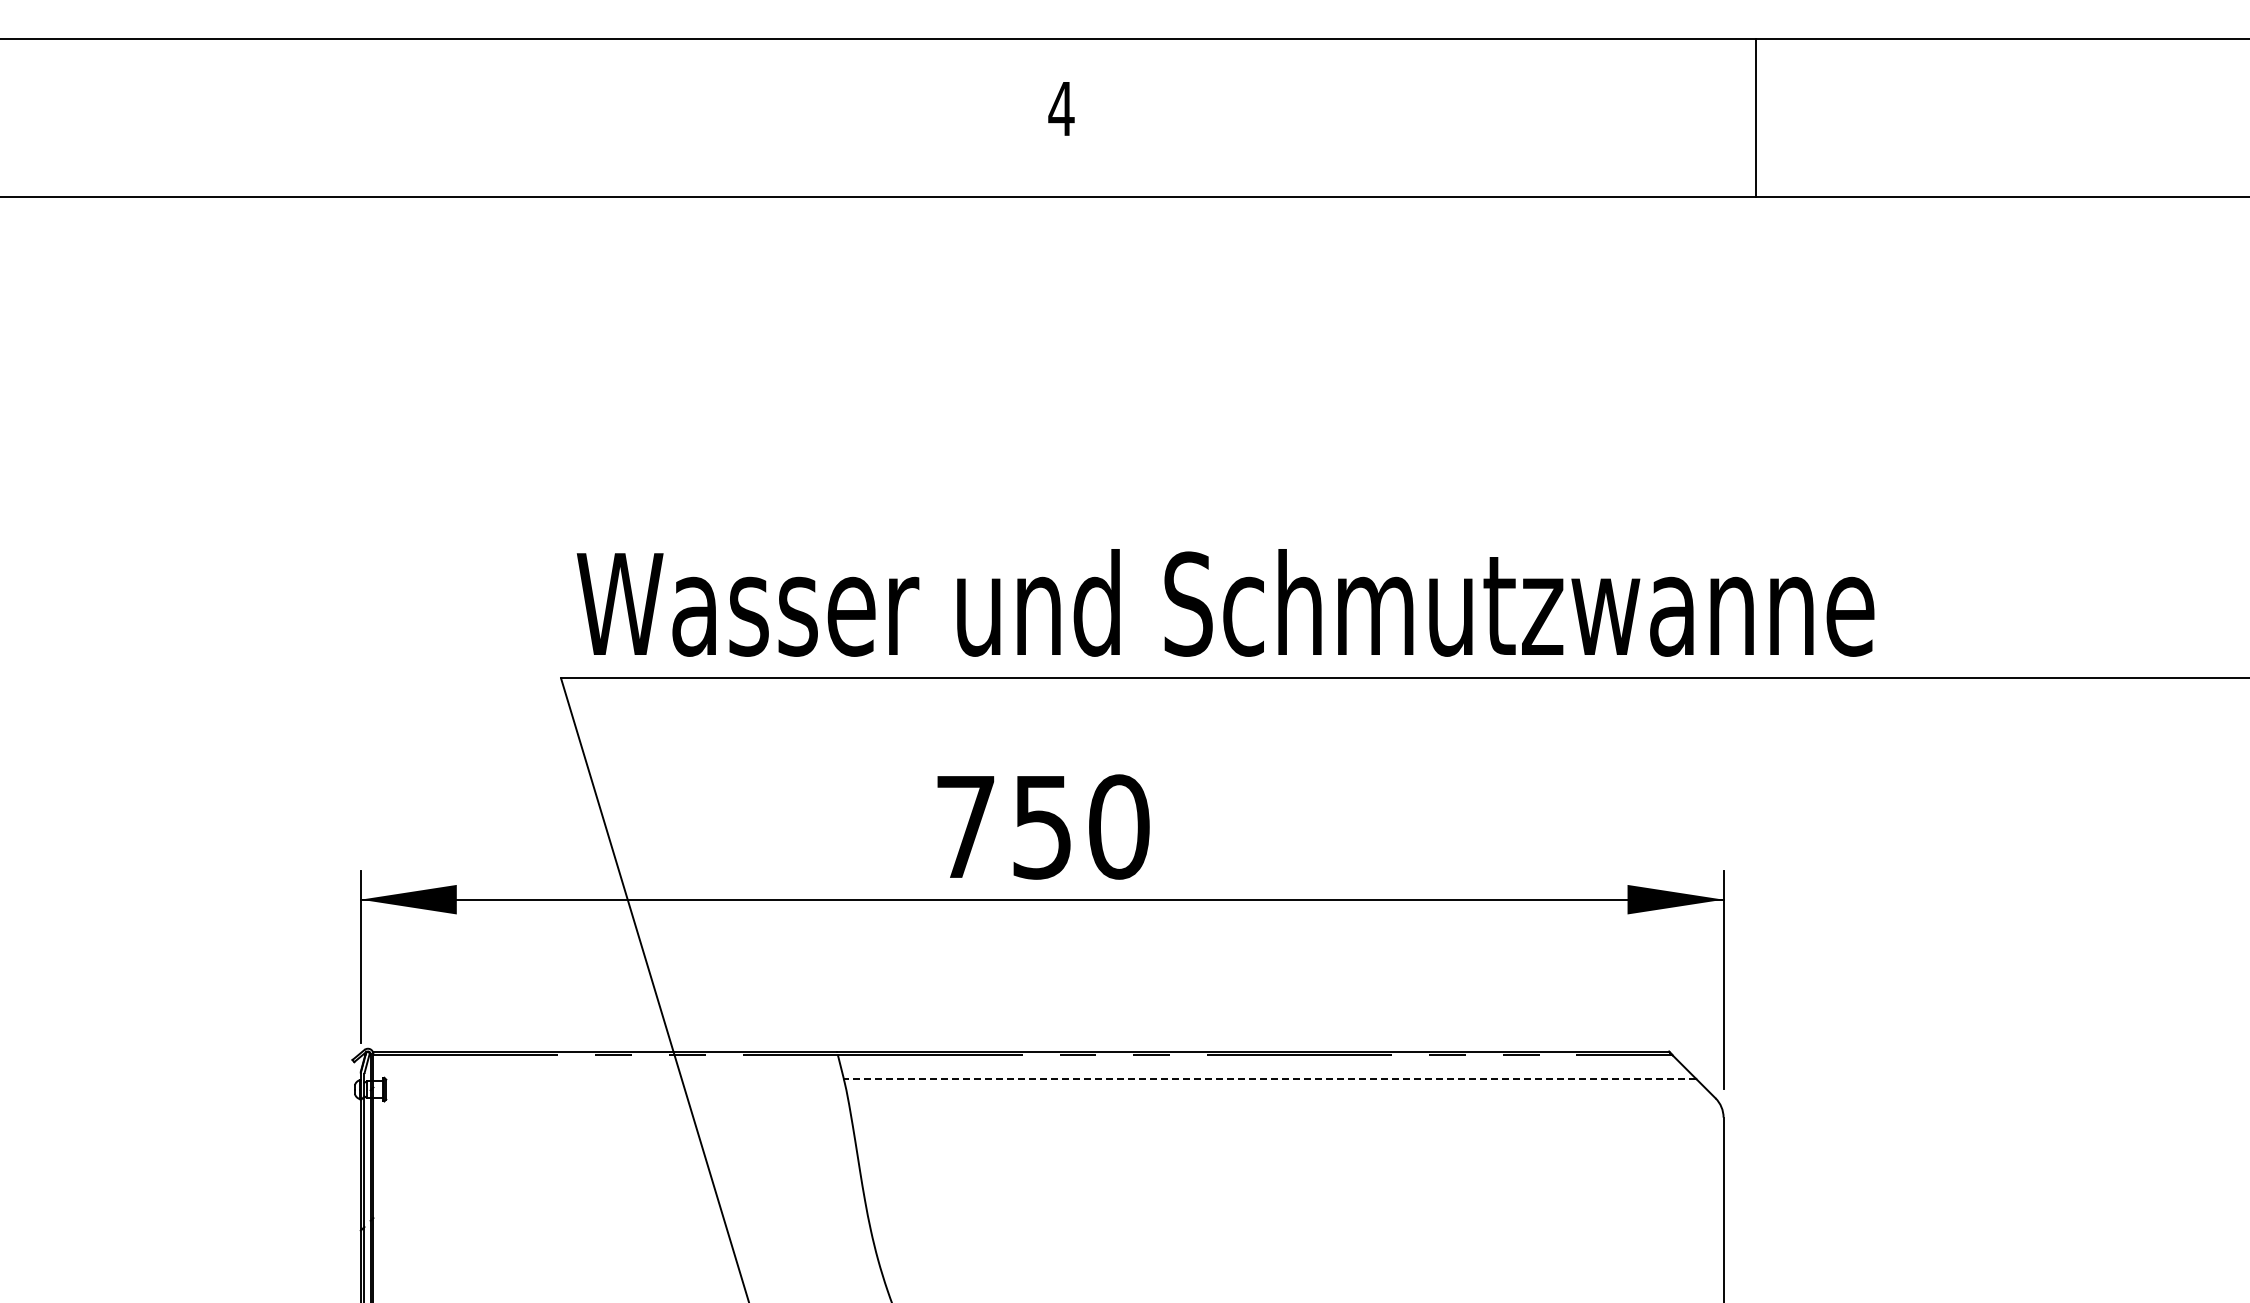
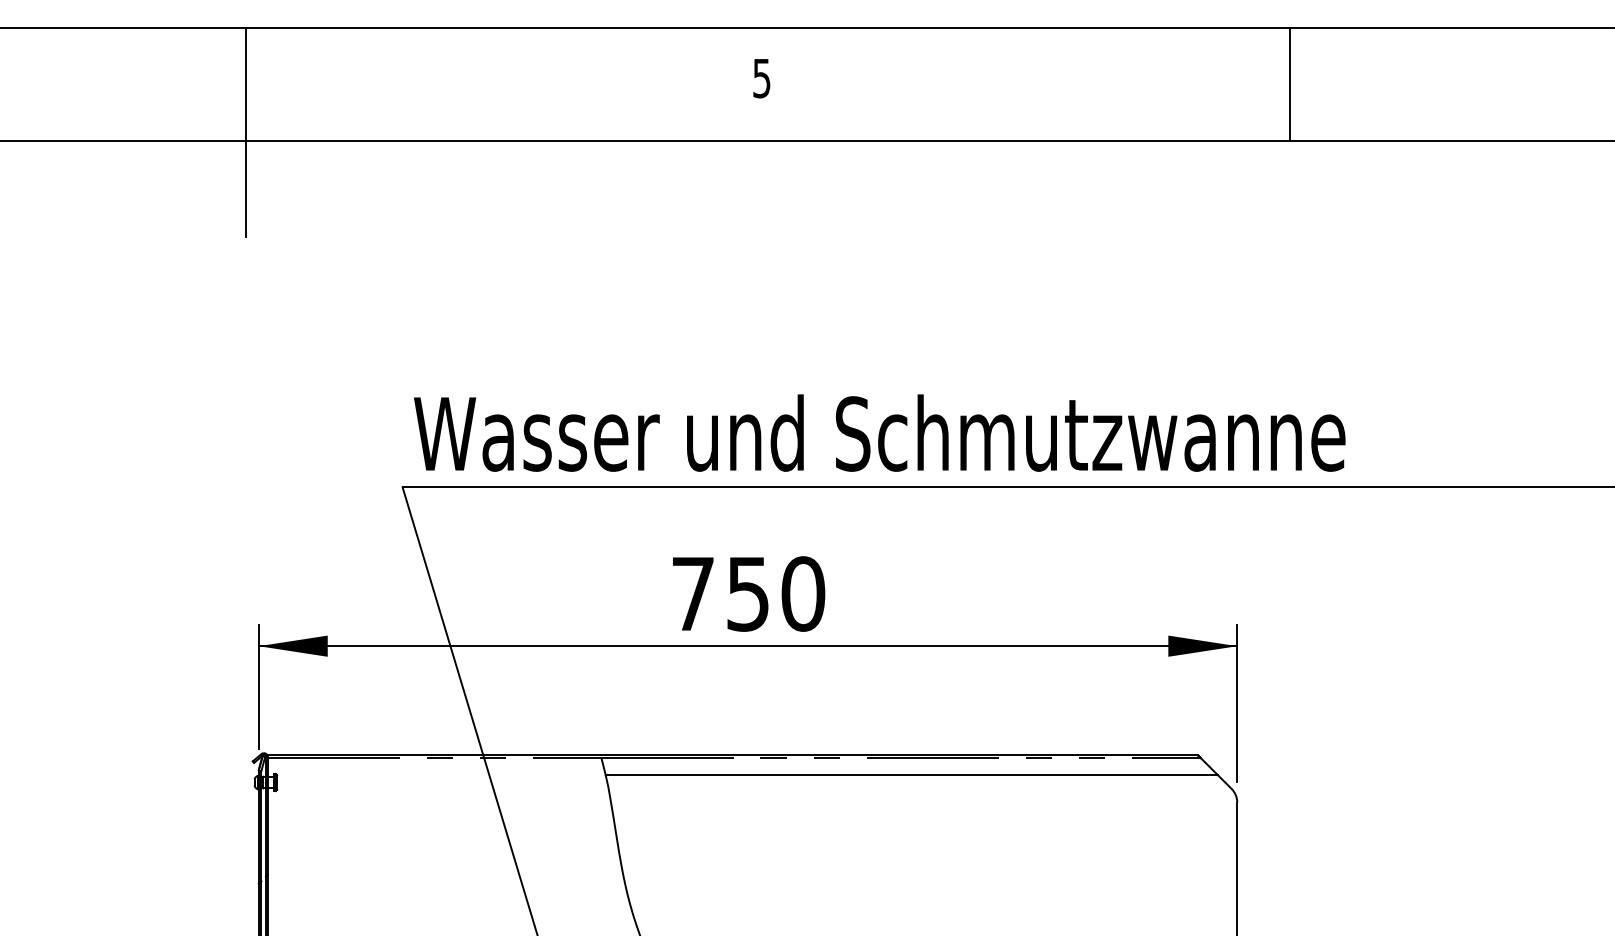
text: (1061, 109) -> (761, 78), 4 -> 5
line: (1755, 117) -> (1289, 84), moved
line: (343, 184) -> (246, 132), added
line: (1269, 1079) -> (911, 775), dashed -> solid

